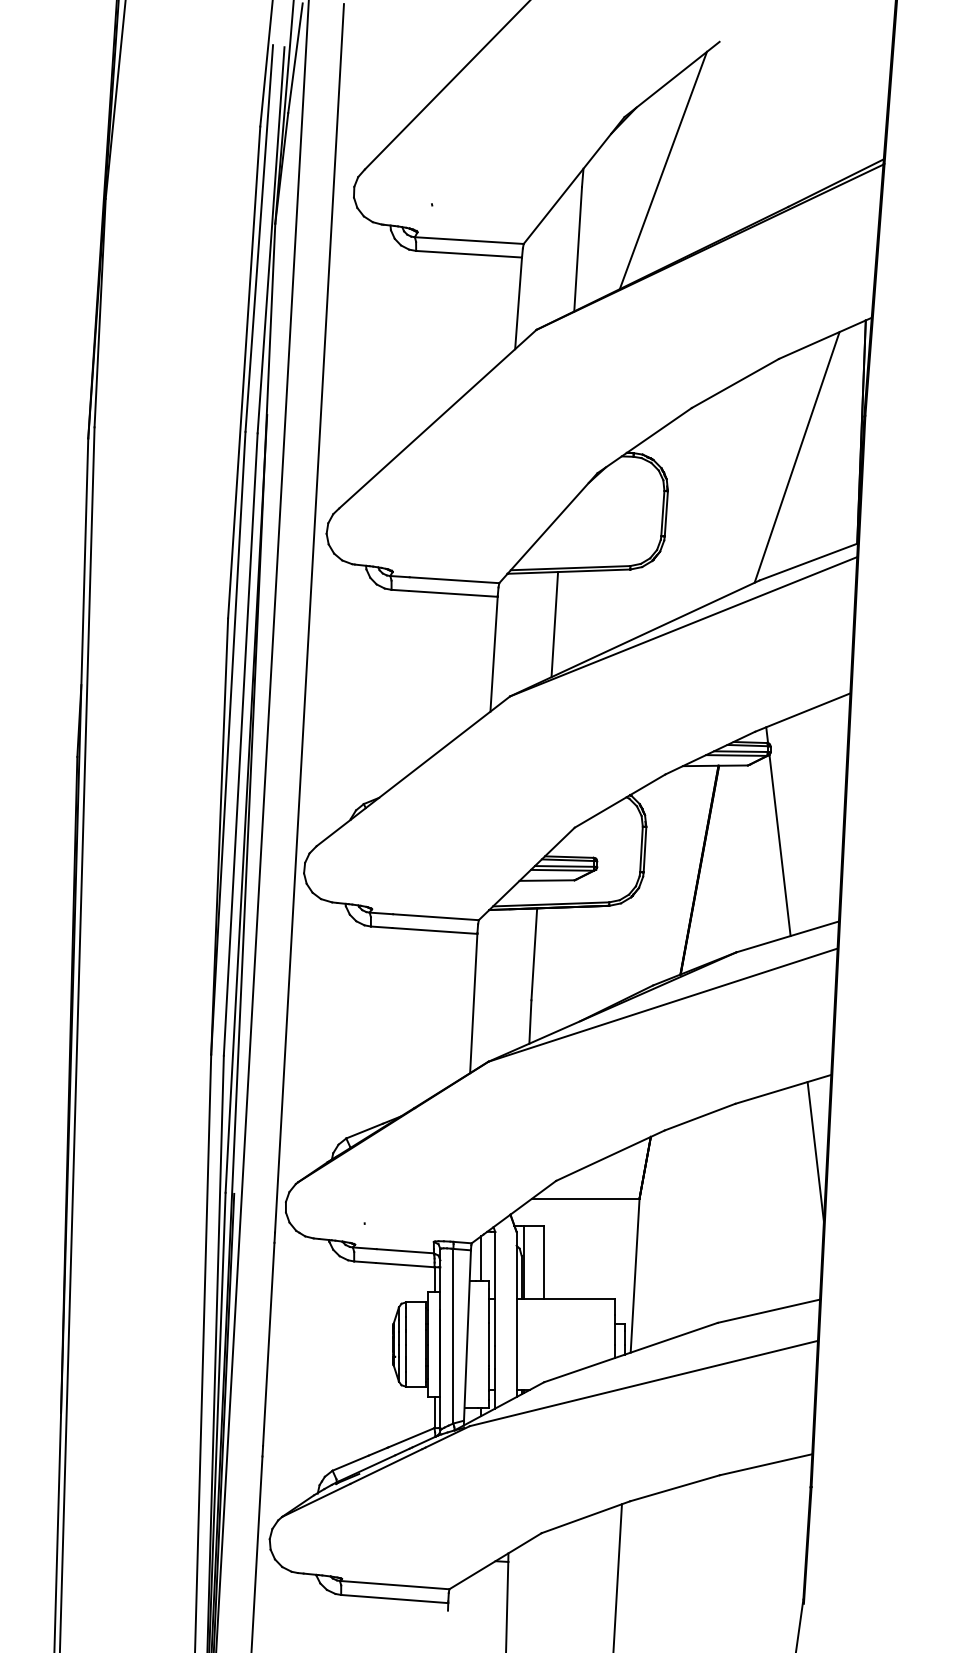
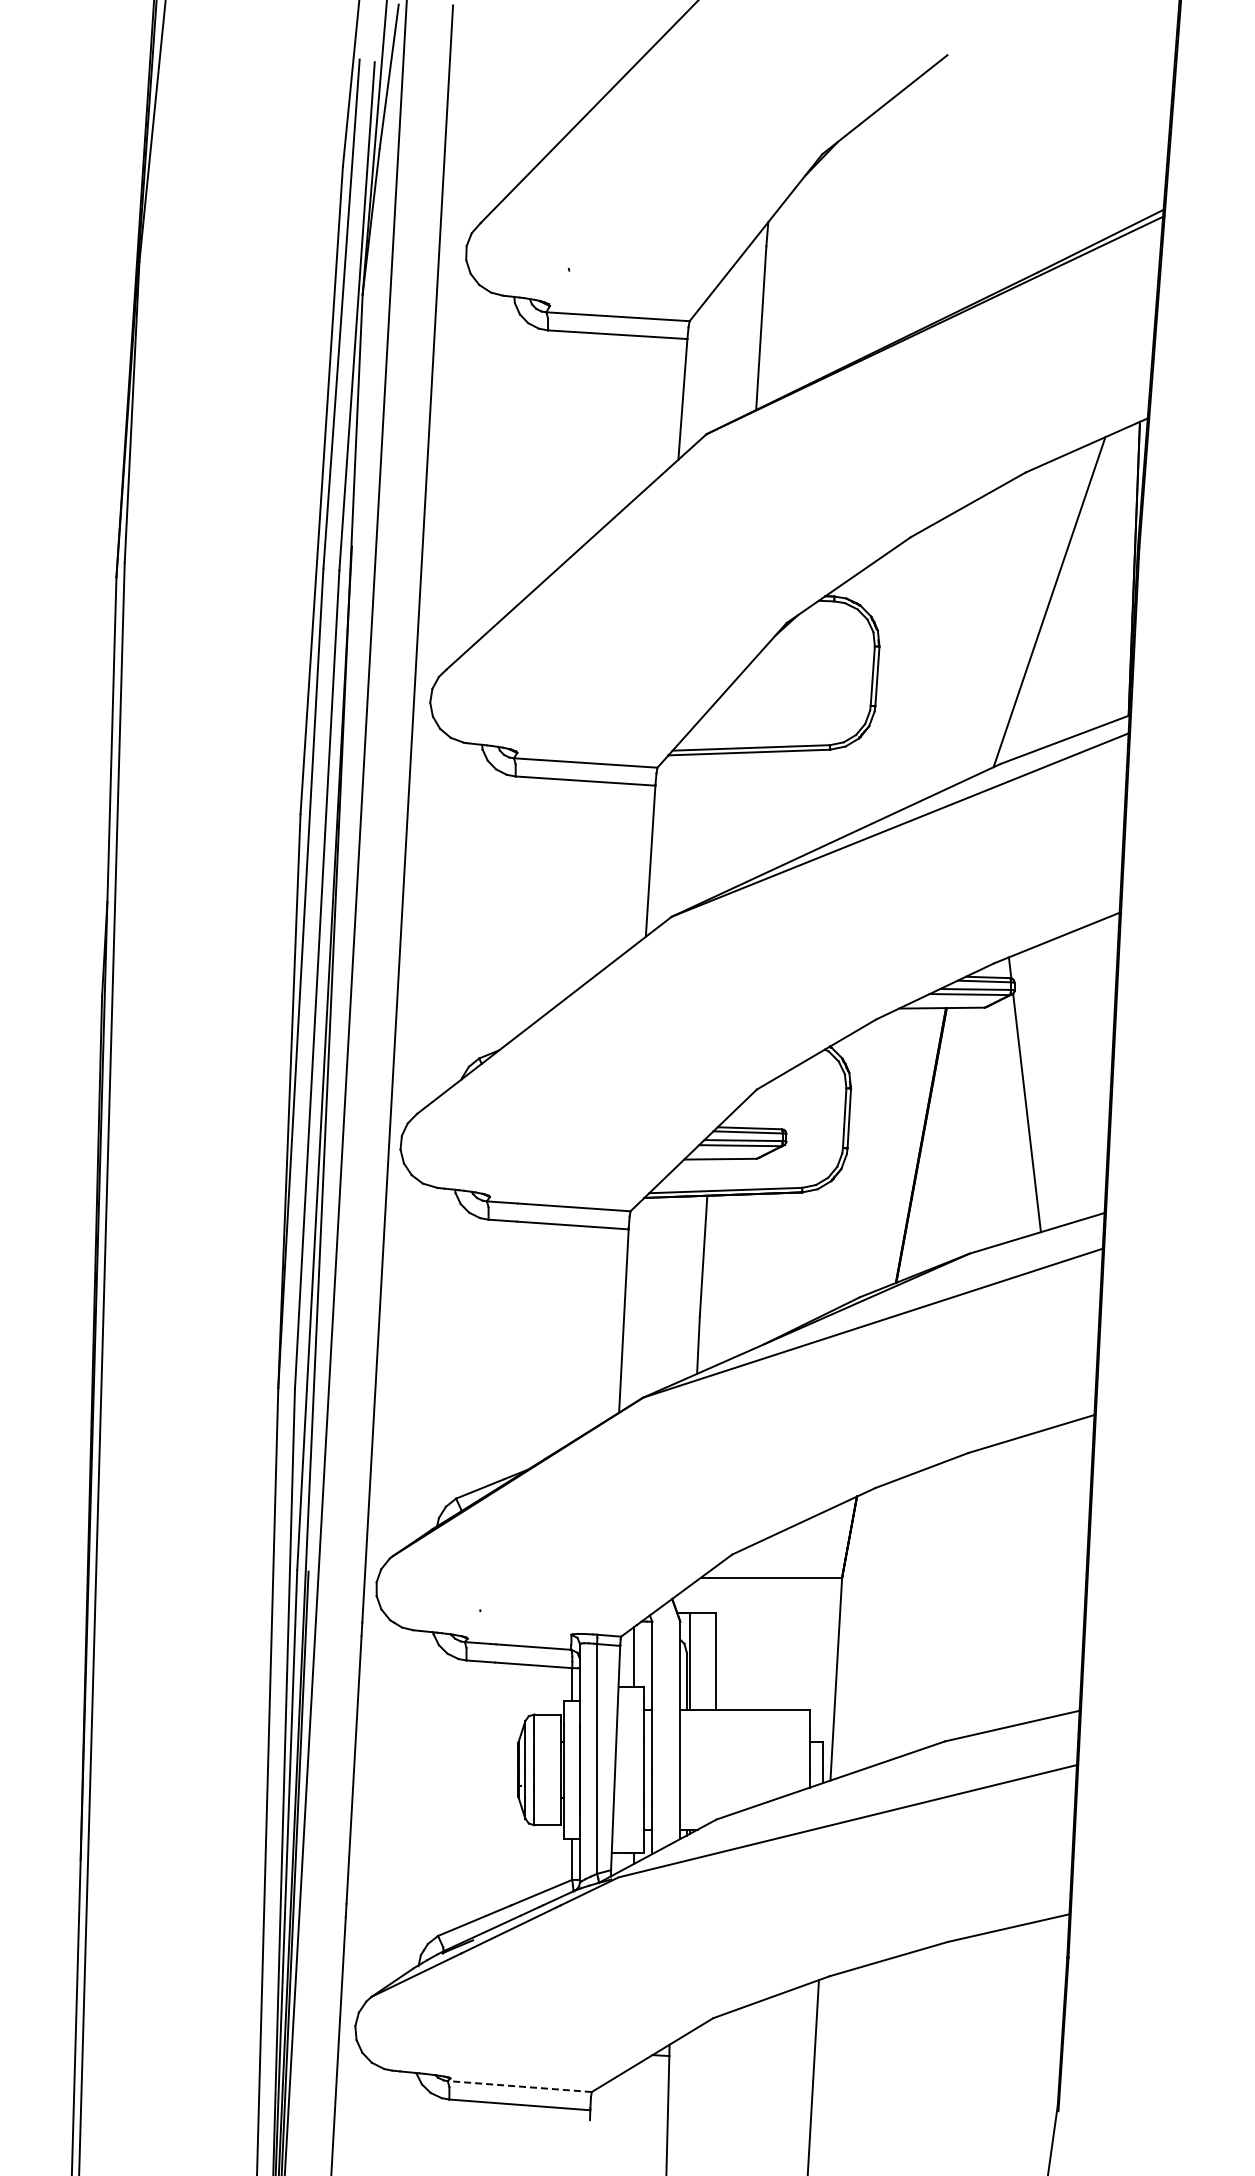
line: (663, 170) -> (873, 224), removed
line: (554, 624) -> (730, 822), removed
line: (815, 1152) -> (1073, 1516), removed
line: (394, 1585) -> (519, 2086), solid -> dashed

